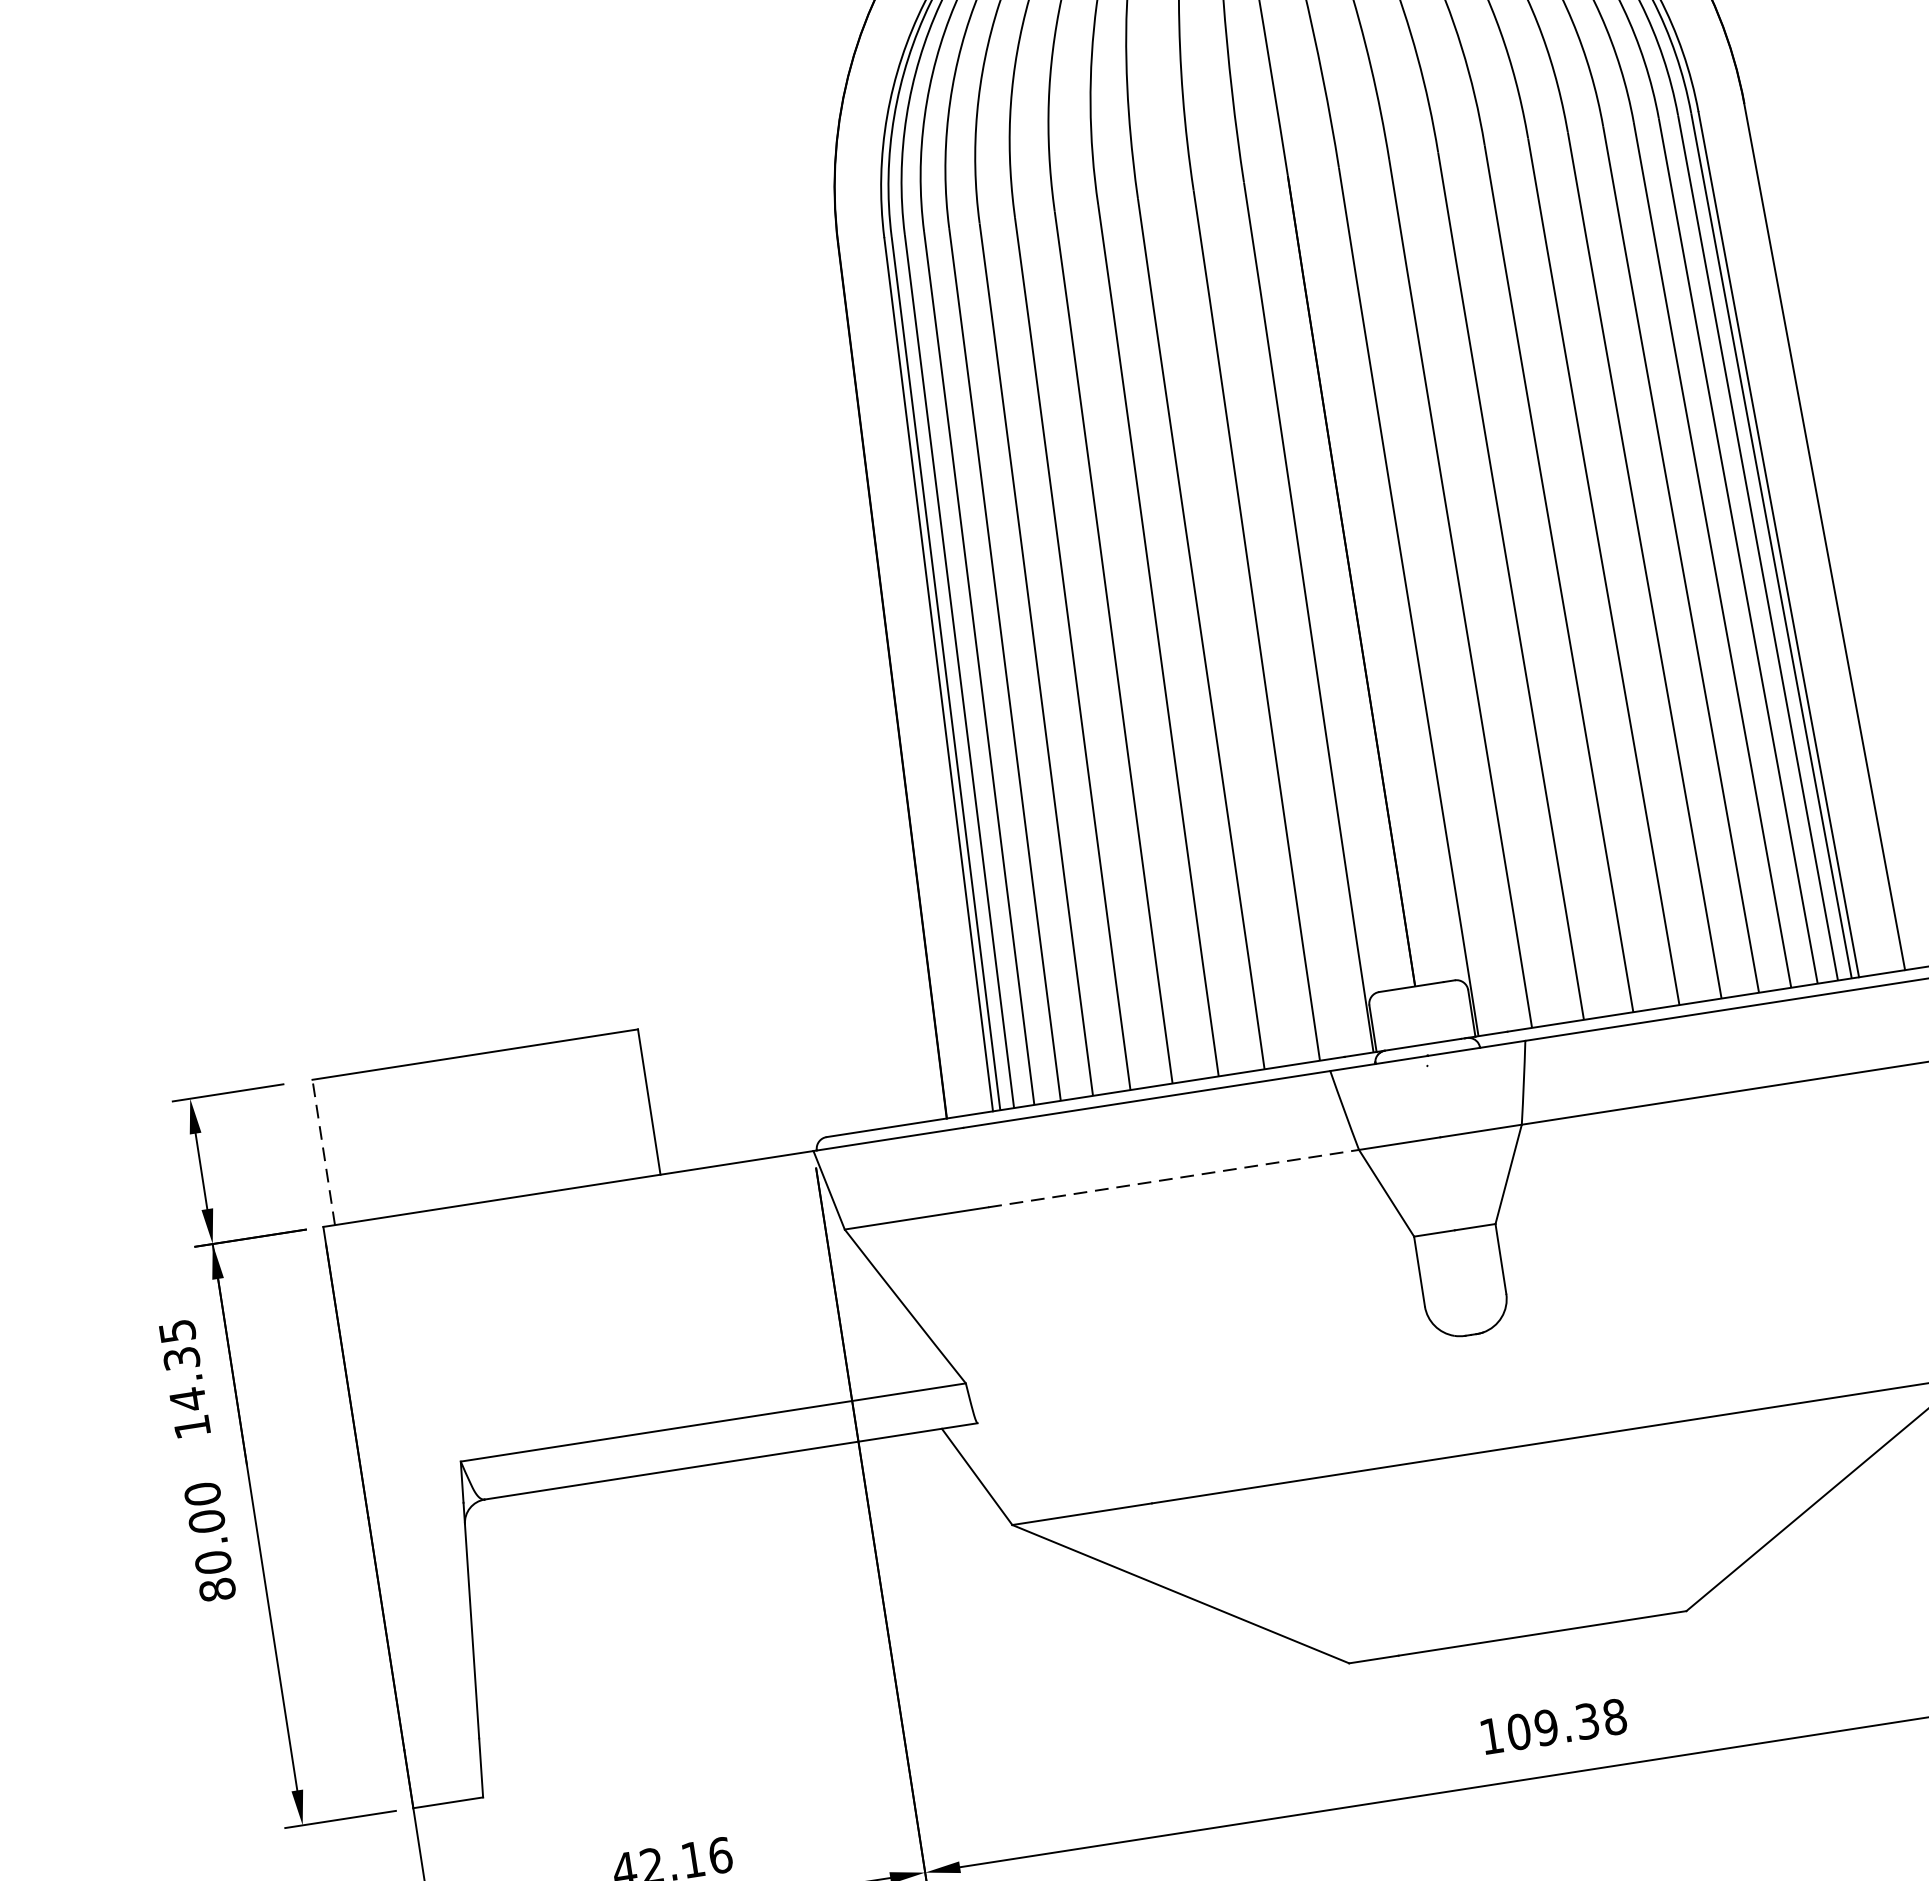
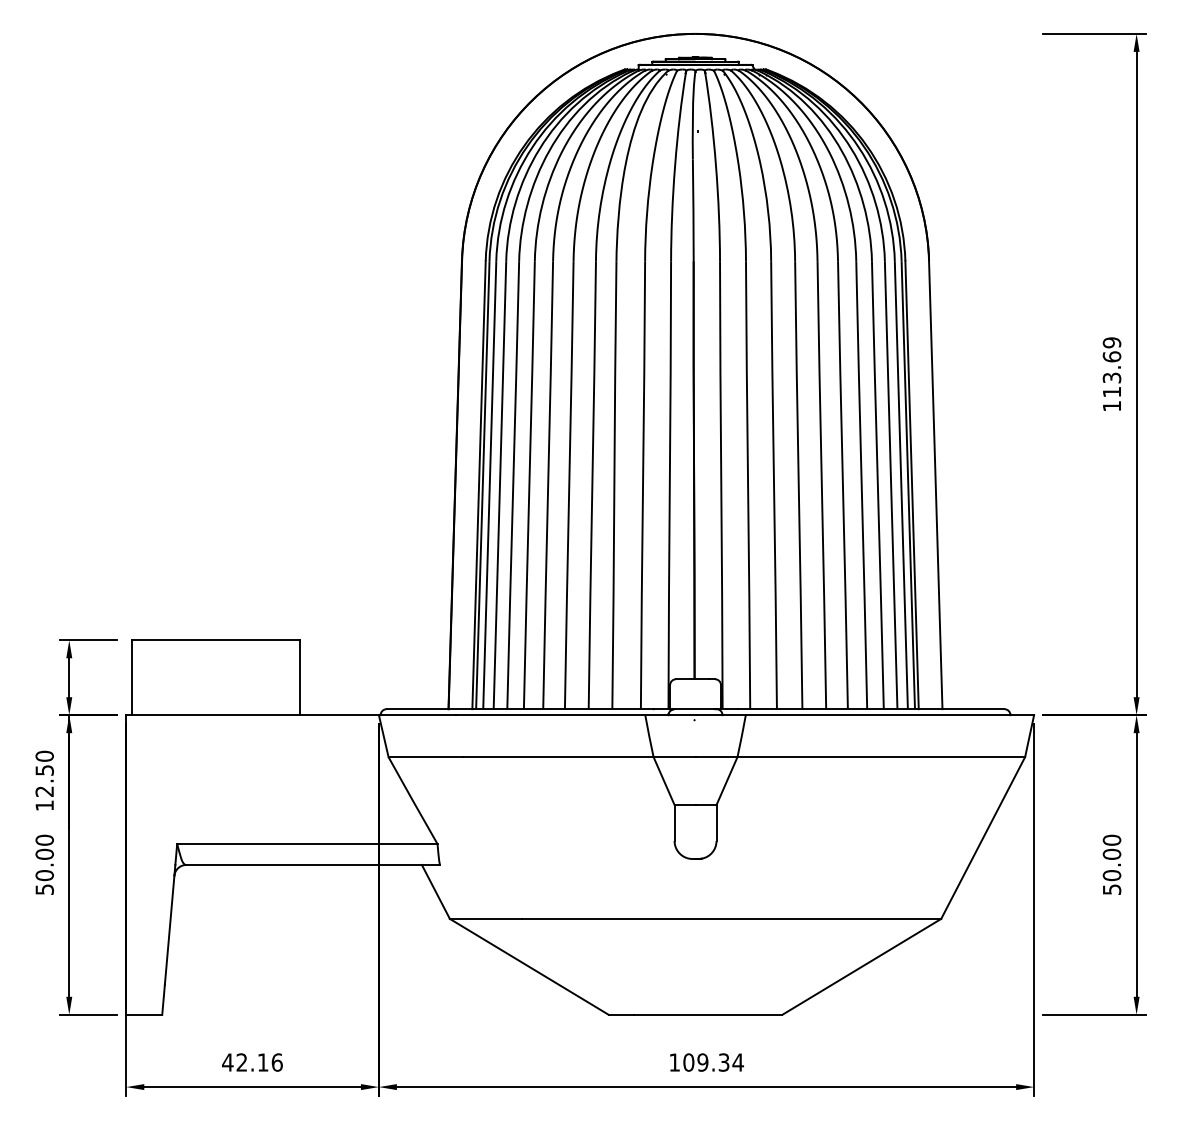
line: (324, 1151) -> (132, 677), dashed -> solid
line: (1174, 1179) -> (558, 757), dashed -> solid
text: (182, 1364) -> (44, 773), 14.35 -> 12.50
text: (217, 1589) -> (44, 889), 80.00 -> 50.00
text: (1613, 1717) -> (737, 1062), 109.38 -> 109.34

